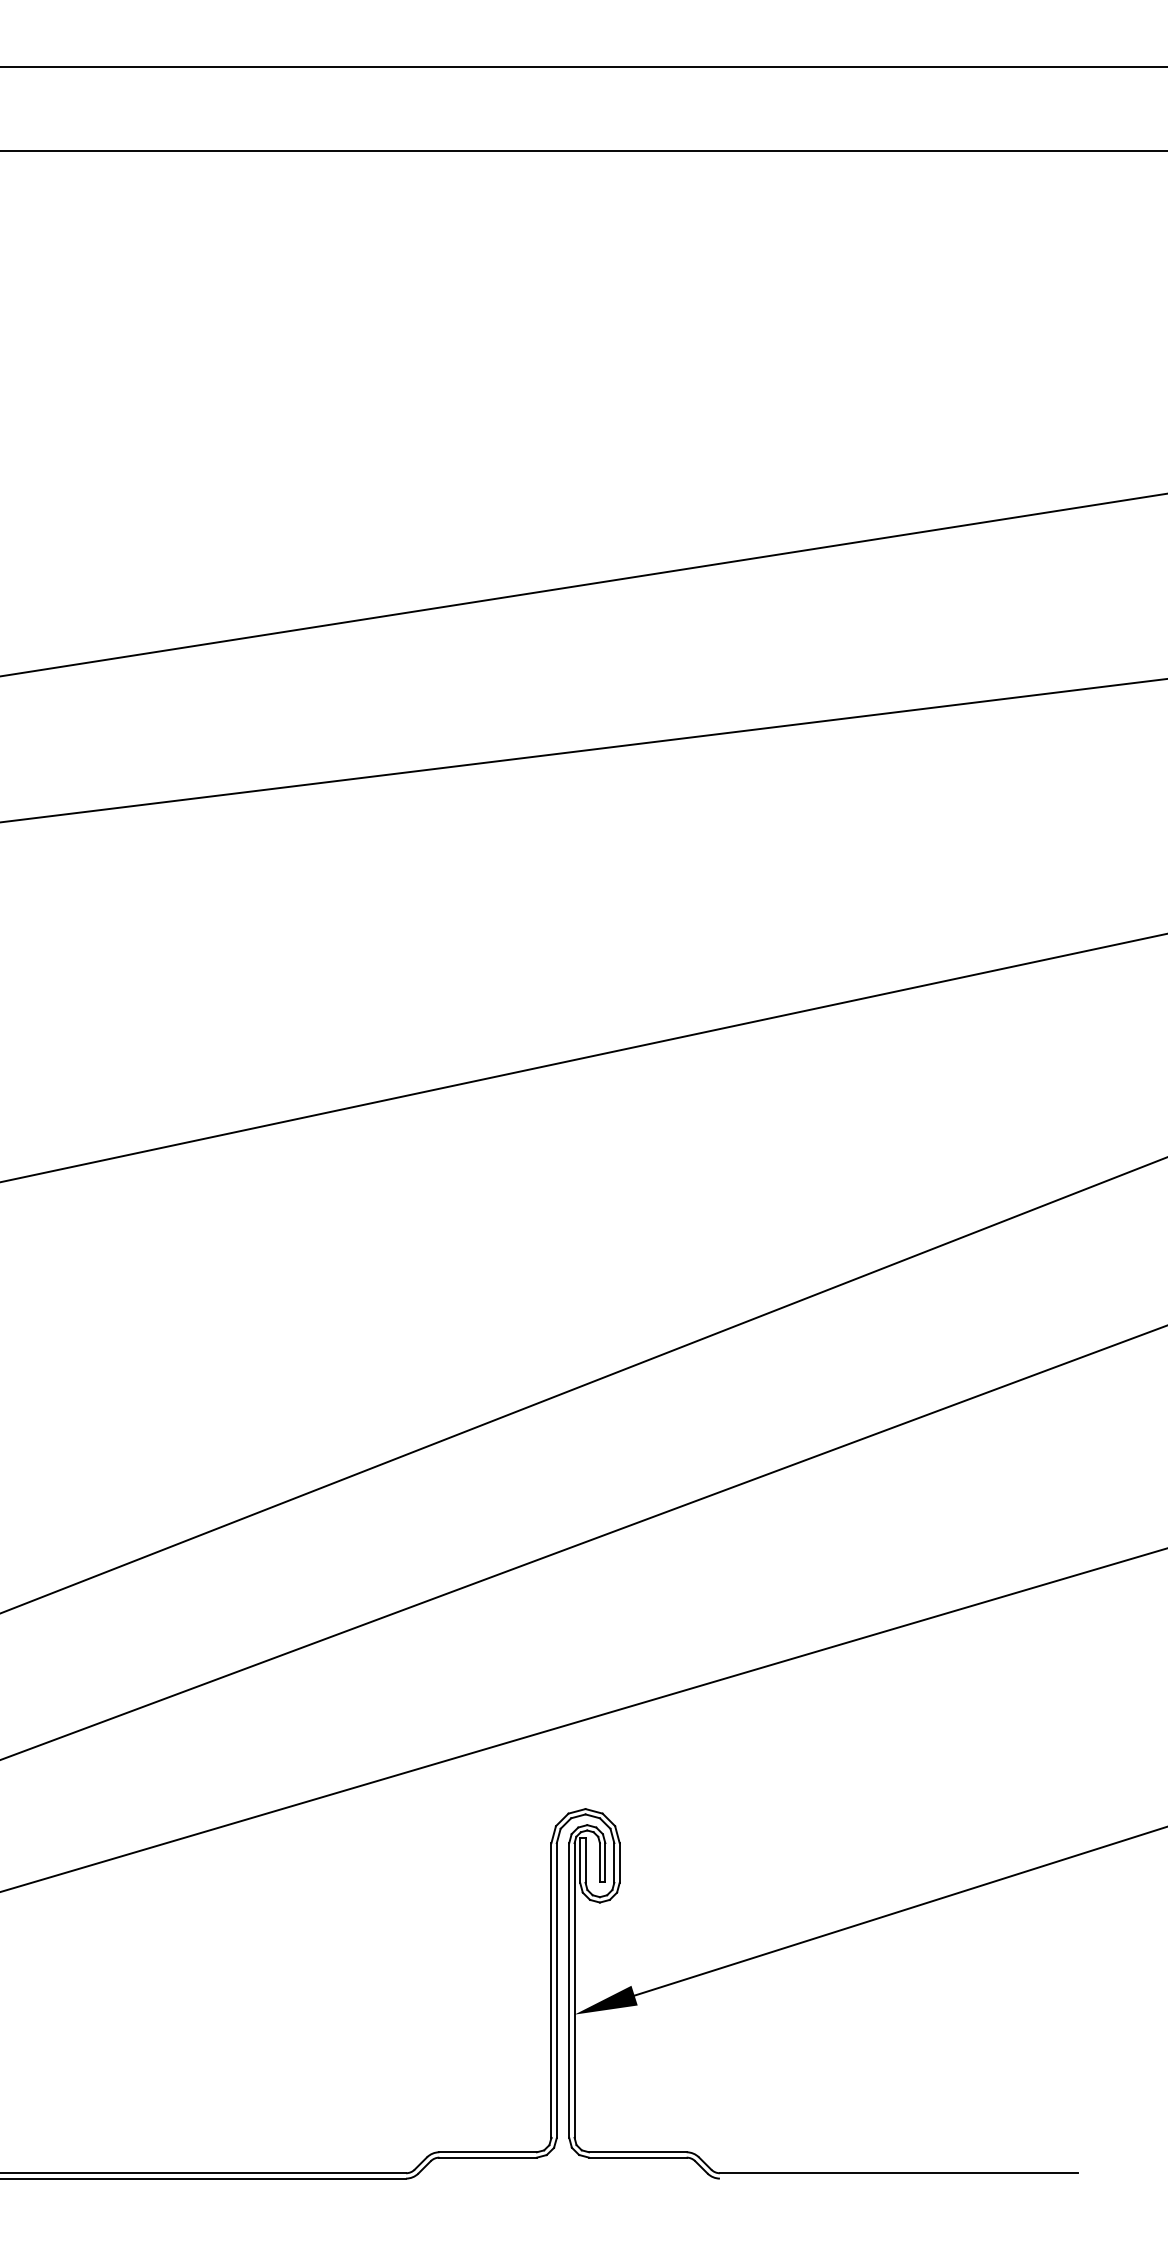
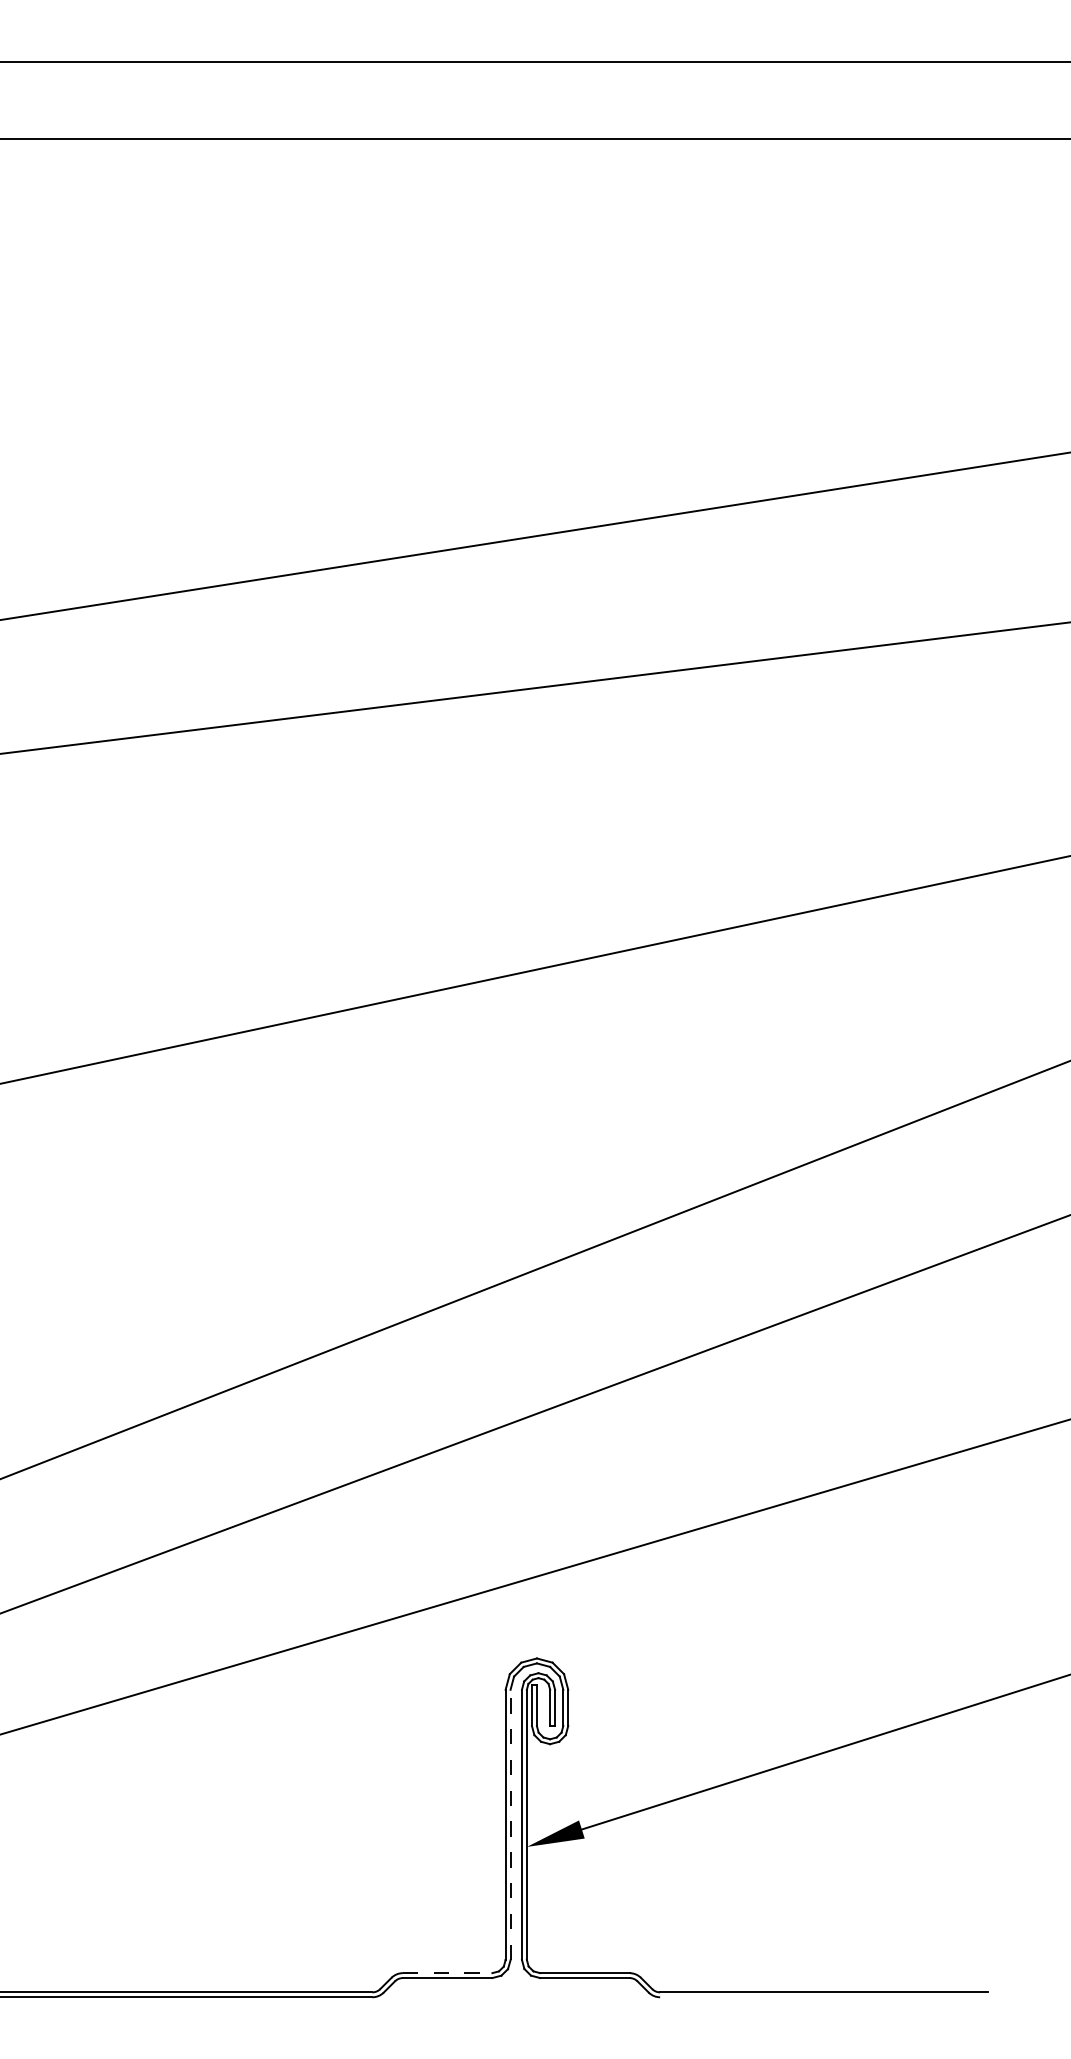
line: (556, 1990) -> (510, 1824), solid -> dashed
line: (488, 2152) -> (447, 1973), solid -> dashed

